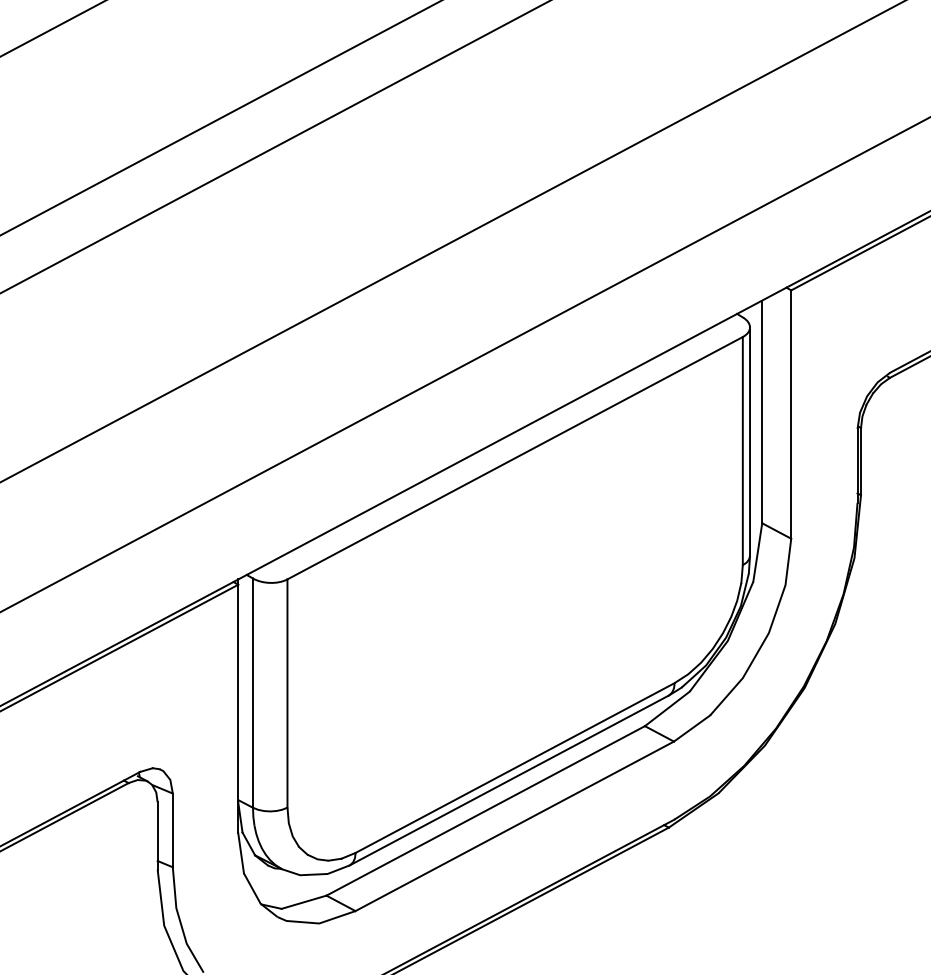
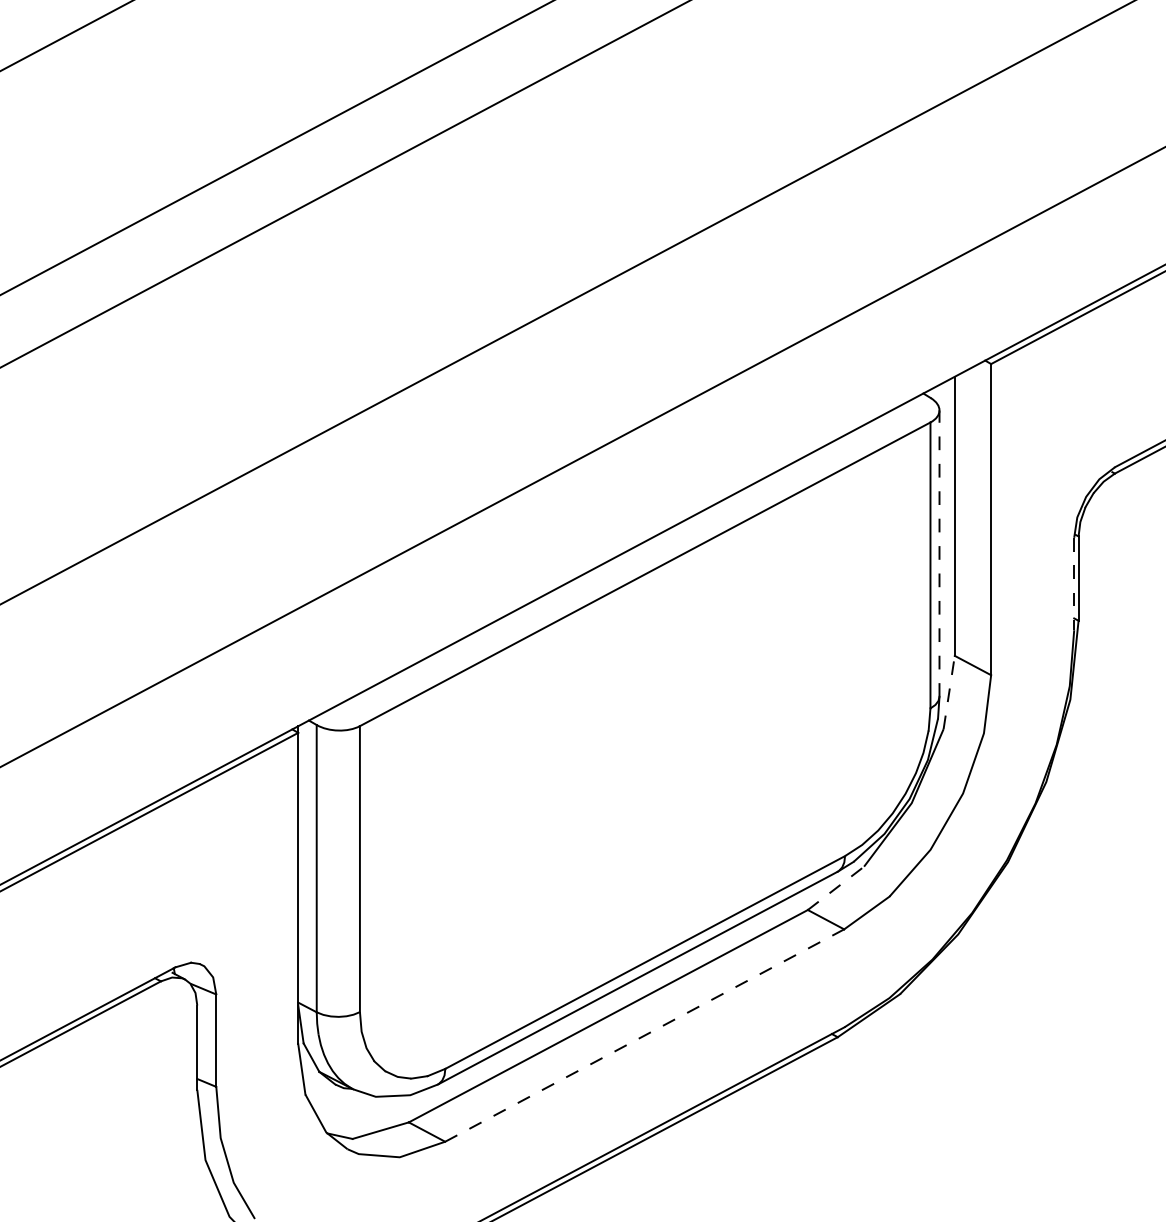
line: (750, 441) -> (939, 553), solid -> dashed
line: (857, 466) -> (1074, 584), solid -> dashed
line: (758, 552) -> (949, 692), solid -> dashed
line: (667, 708) -> (836, 888), solid -> dashed
line: (515, 826) -> (645, 1035), solid -> dashed

